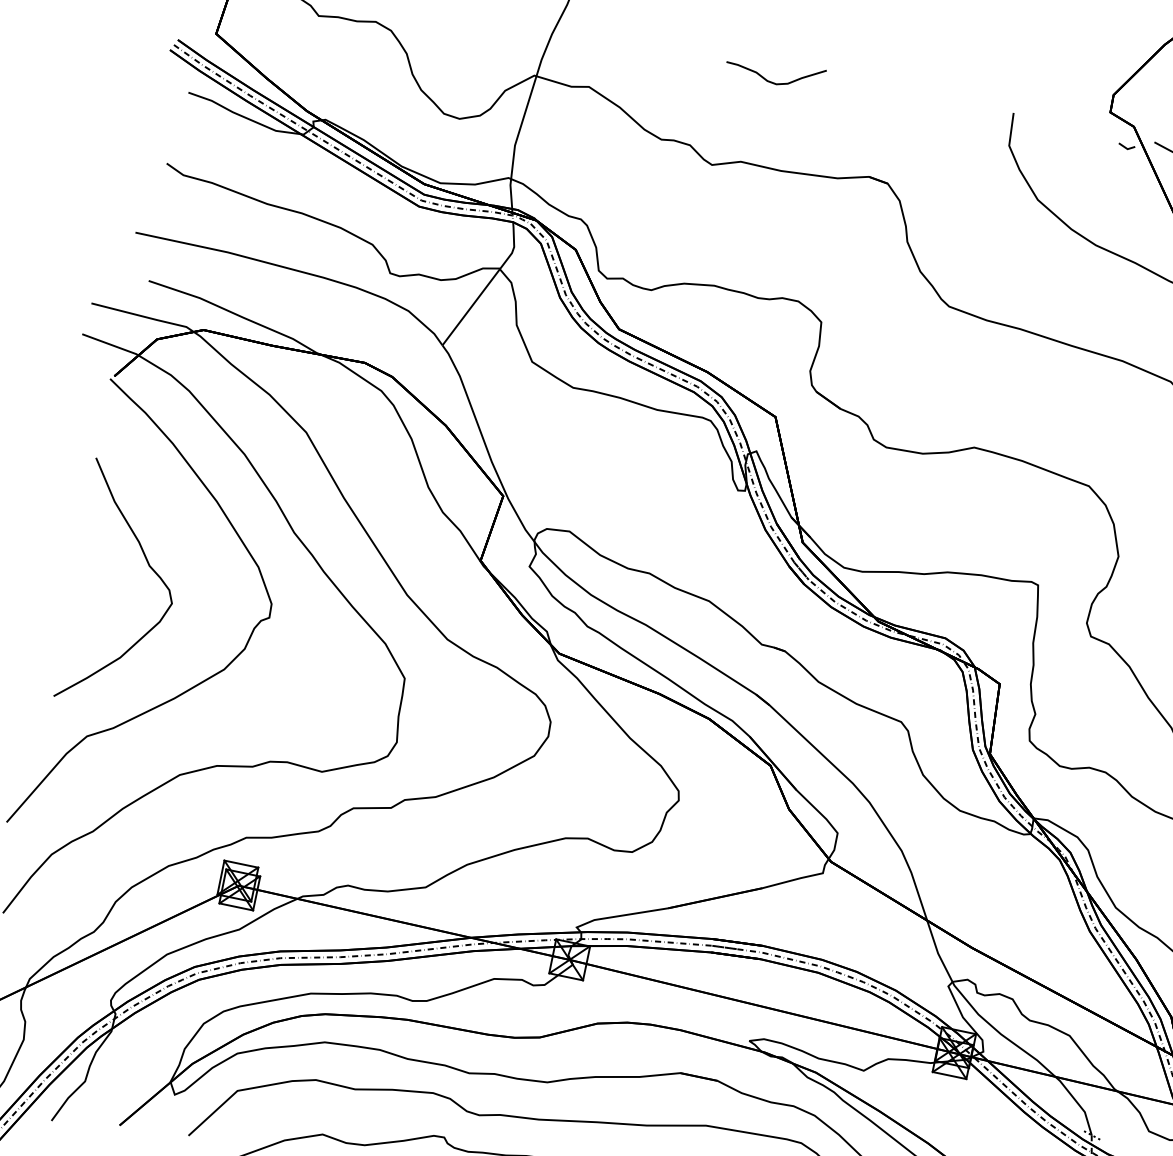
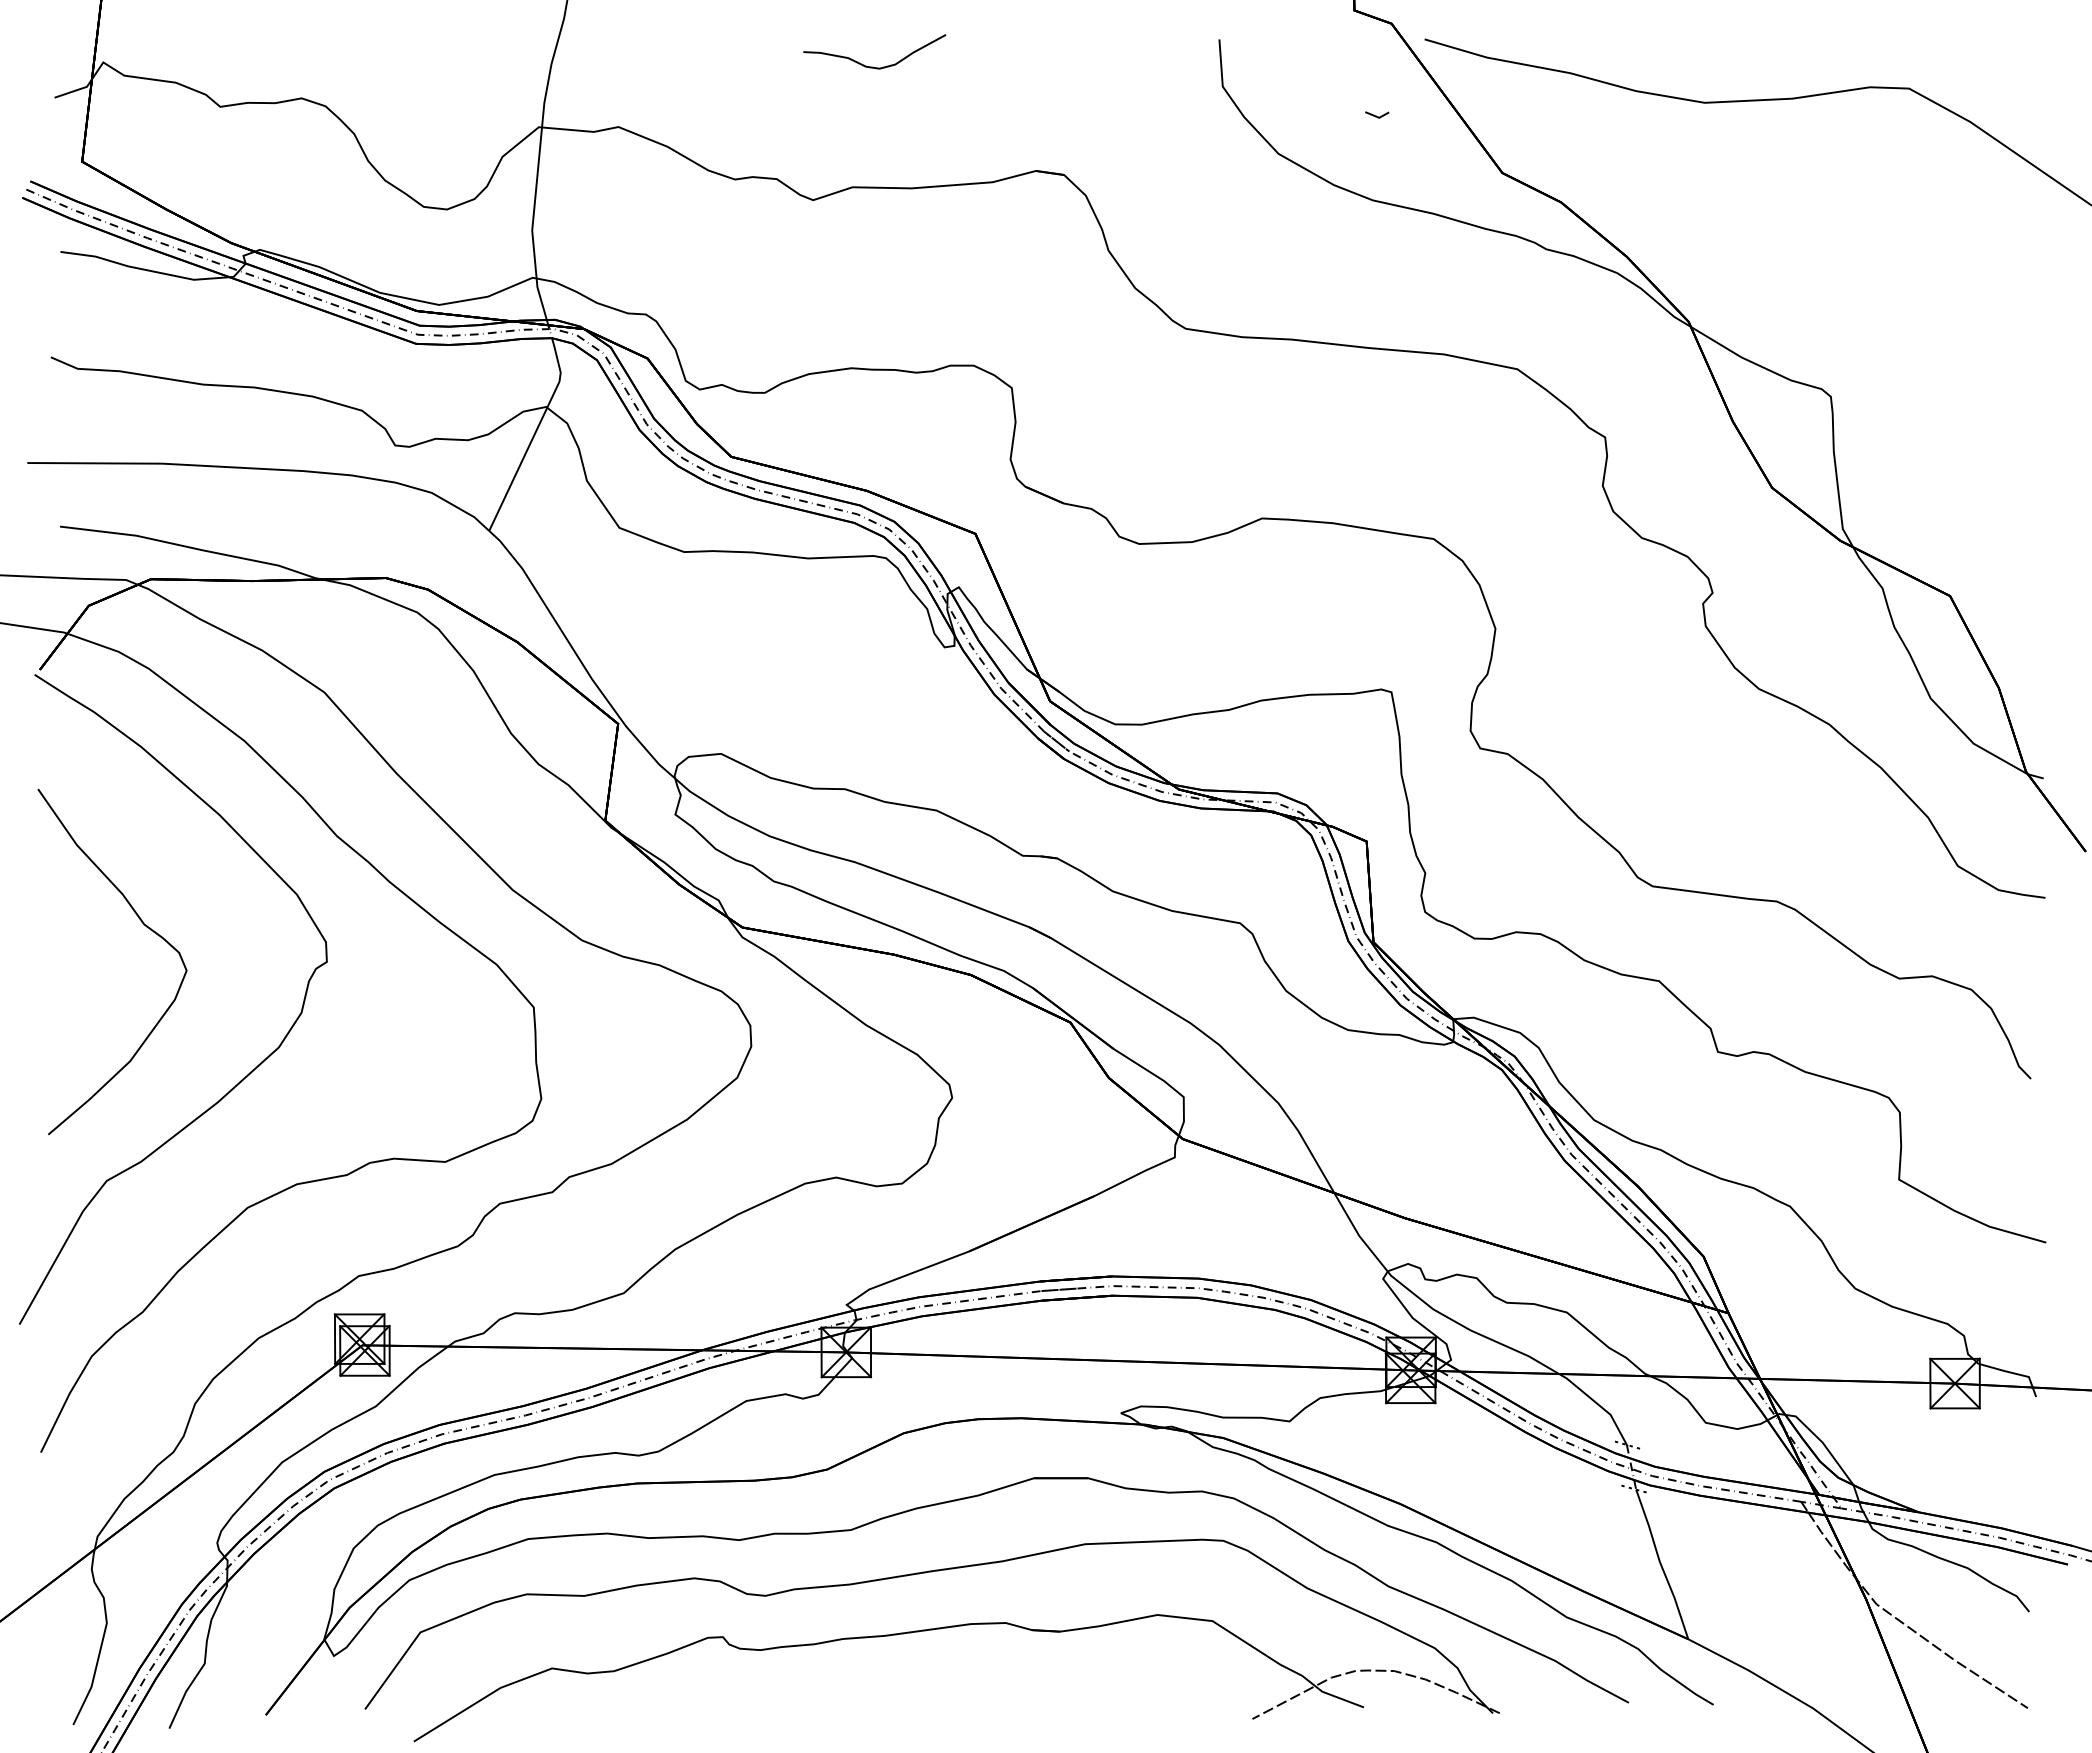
line: (1126, 147) -> (1376, 115), moved

